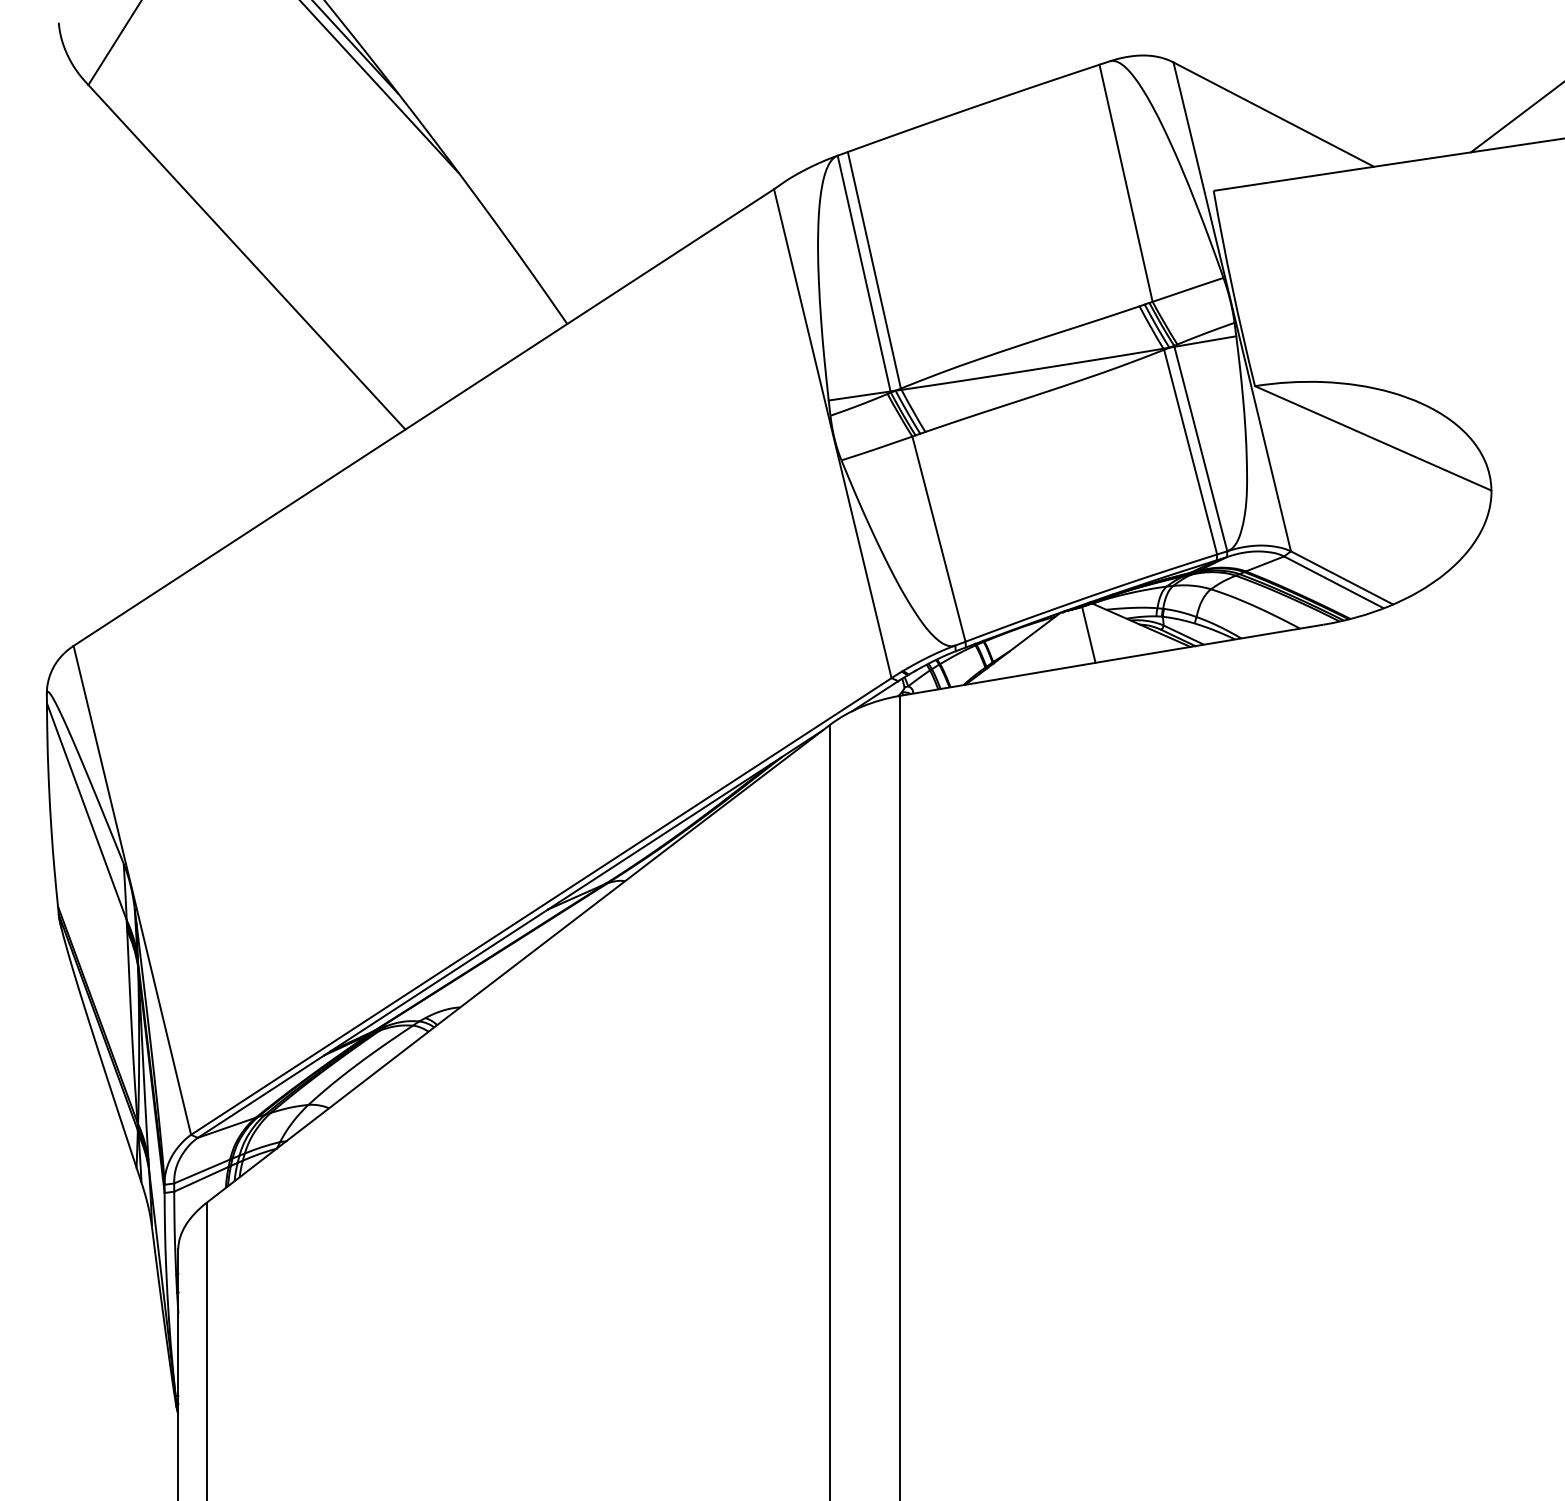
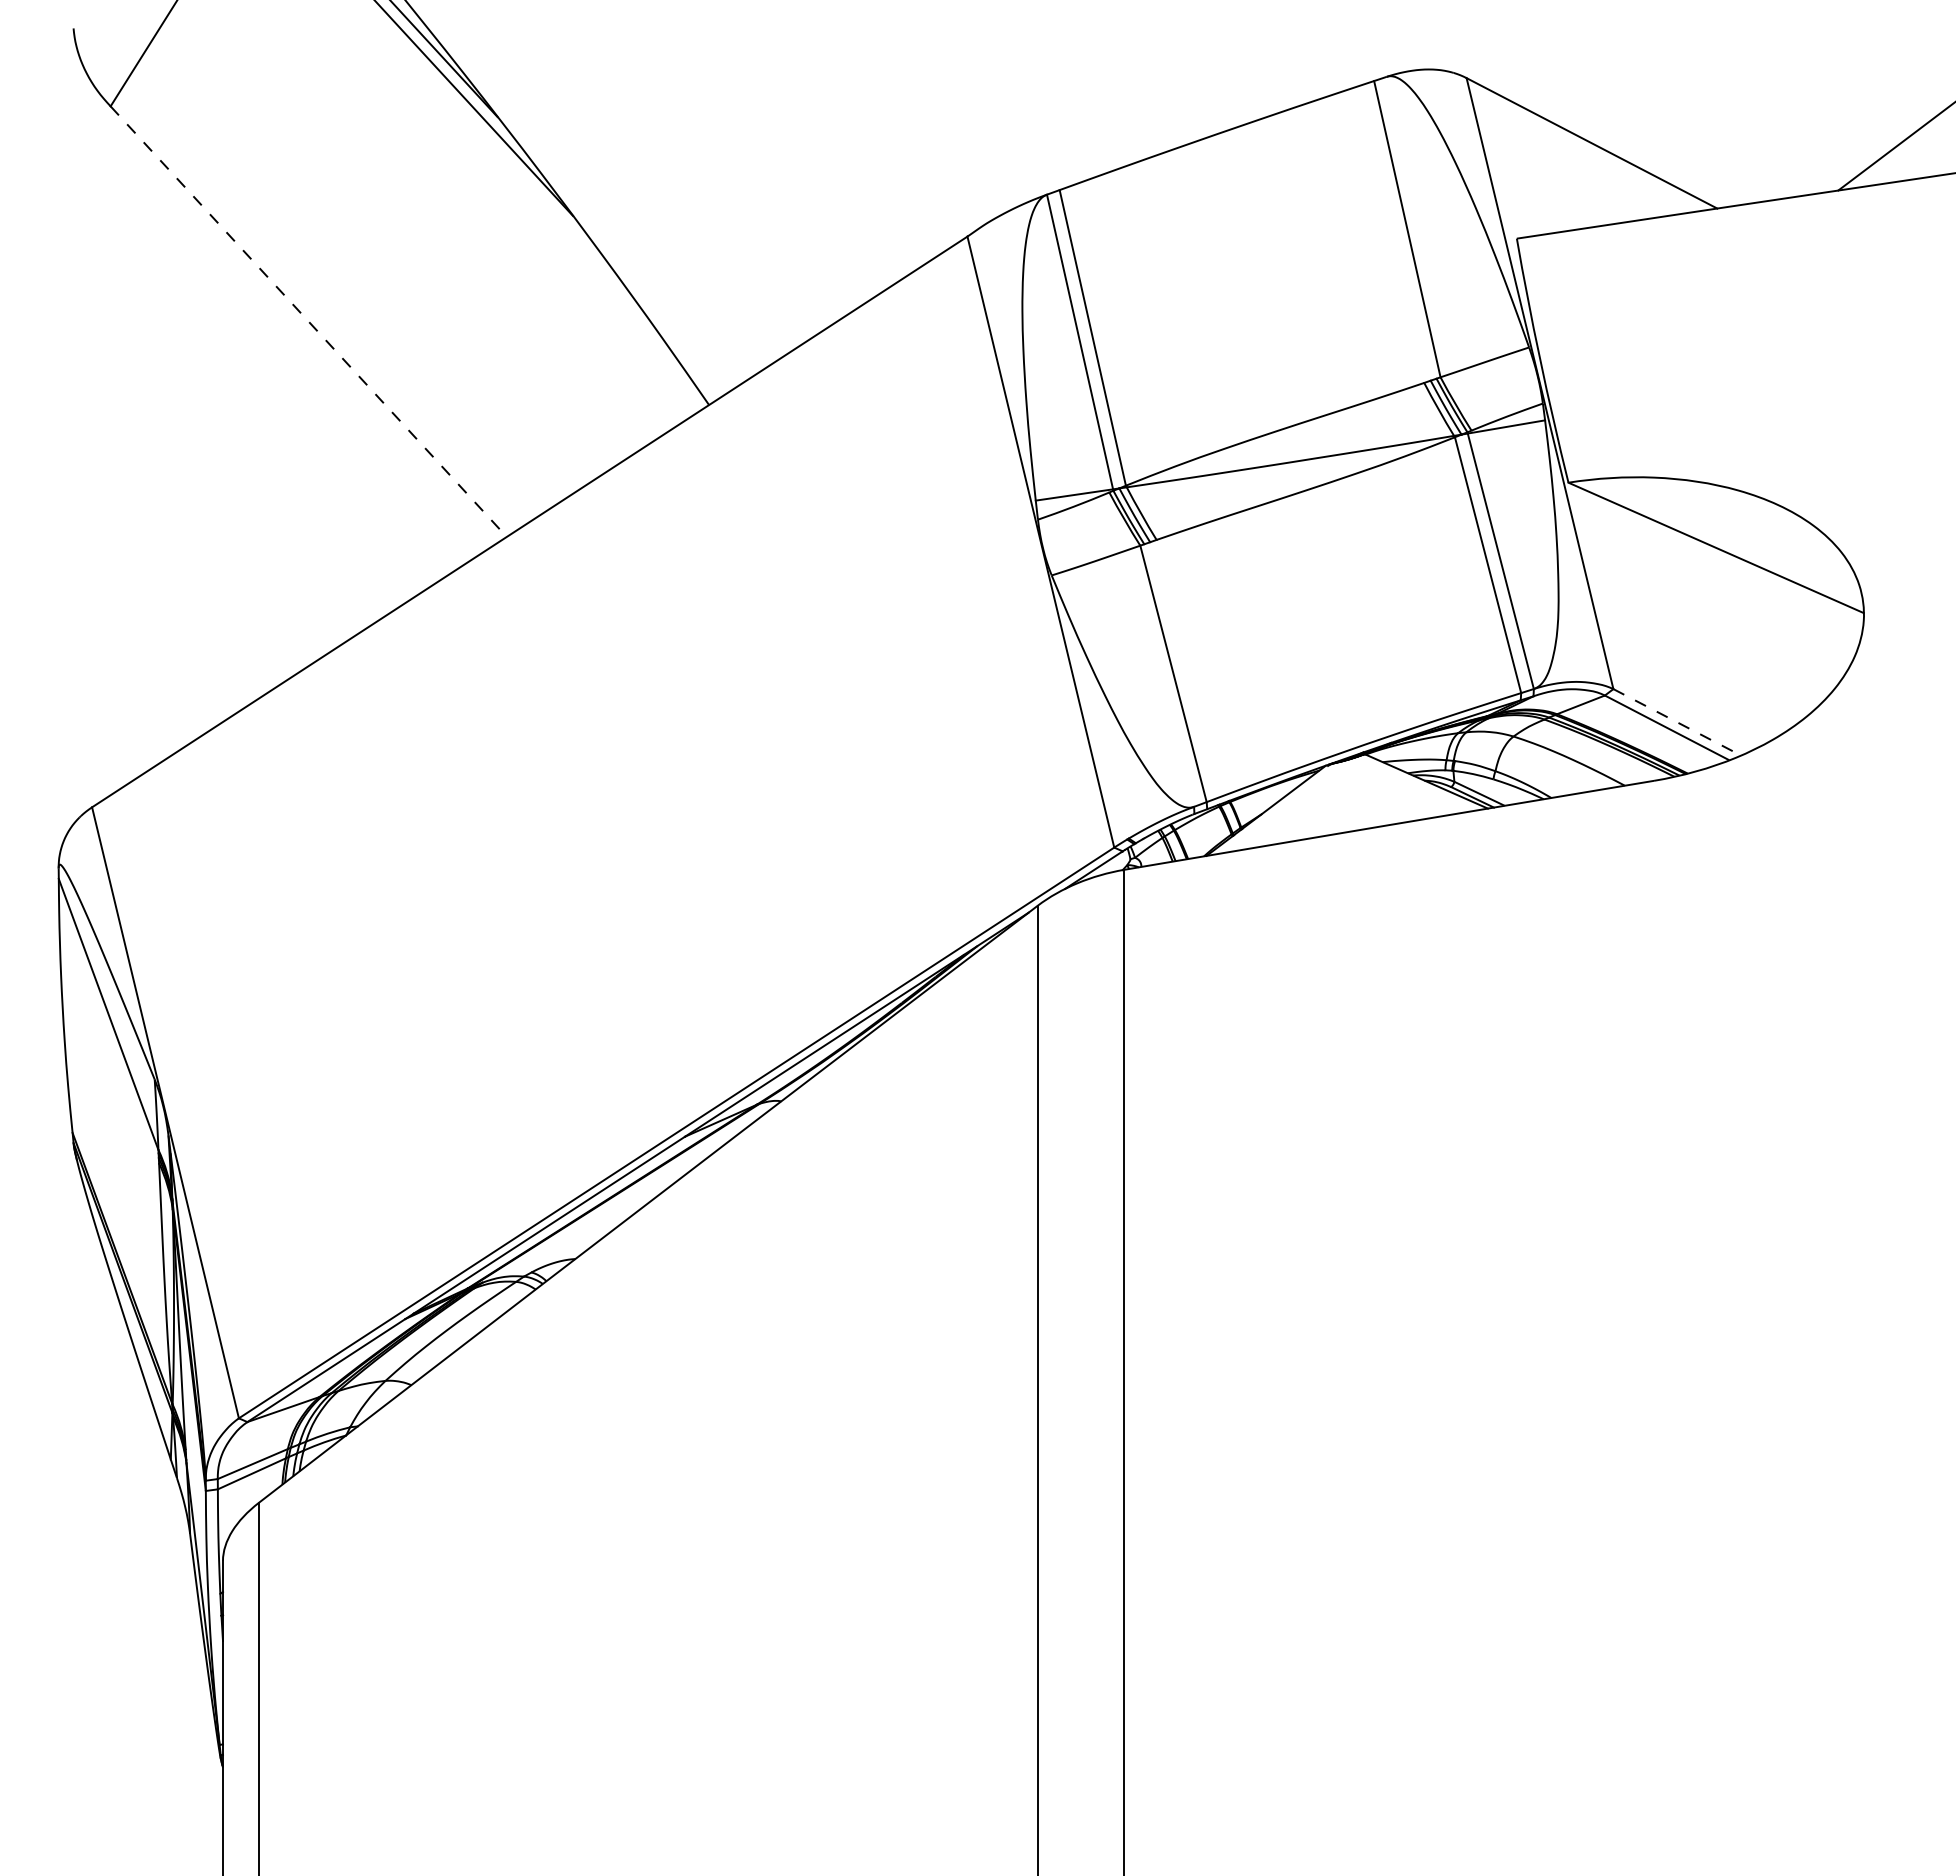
line: (246, 257) -> (308, 321), solid -> dashed
line: (1342, 578) -> (1677, 722), solid -> dashed
line: (1088, 634) -> (1360, 793), removed

